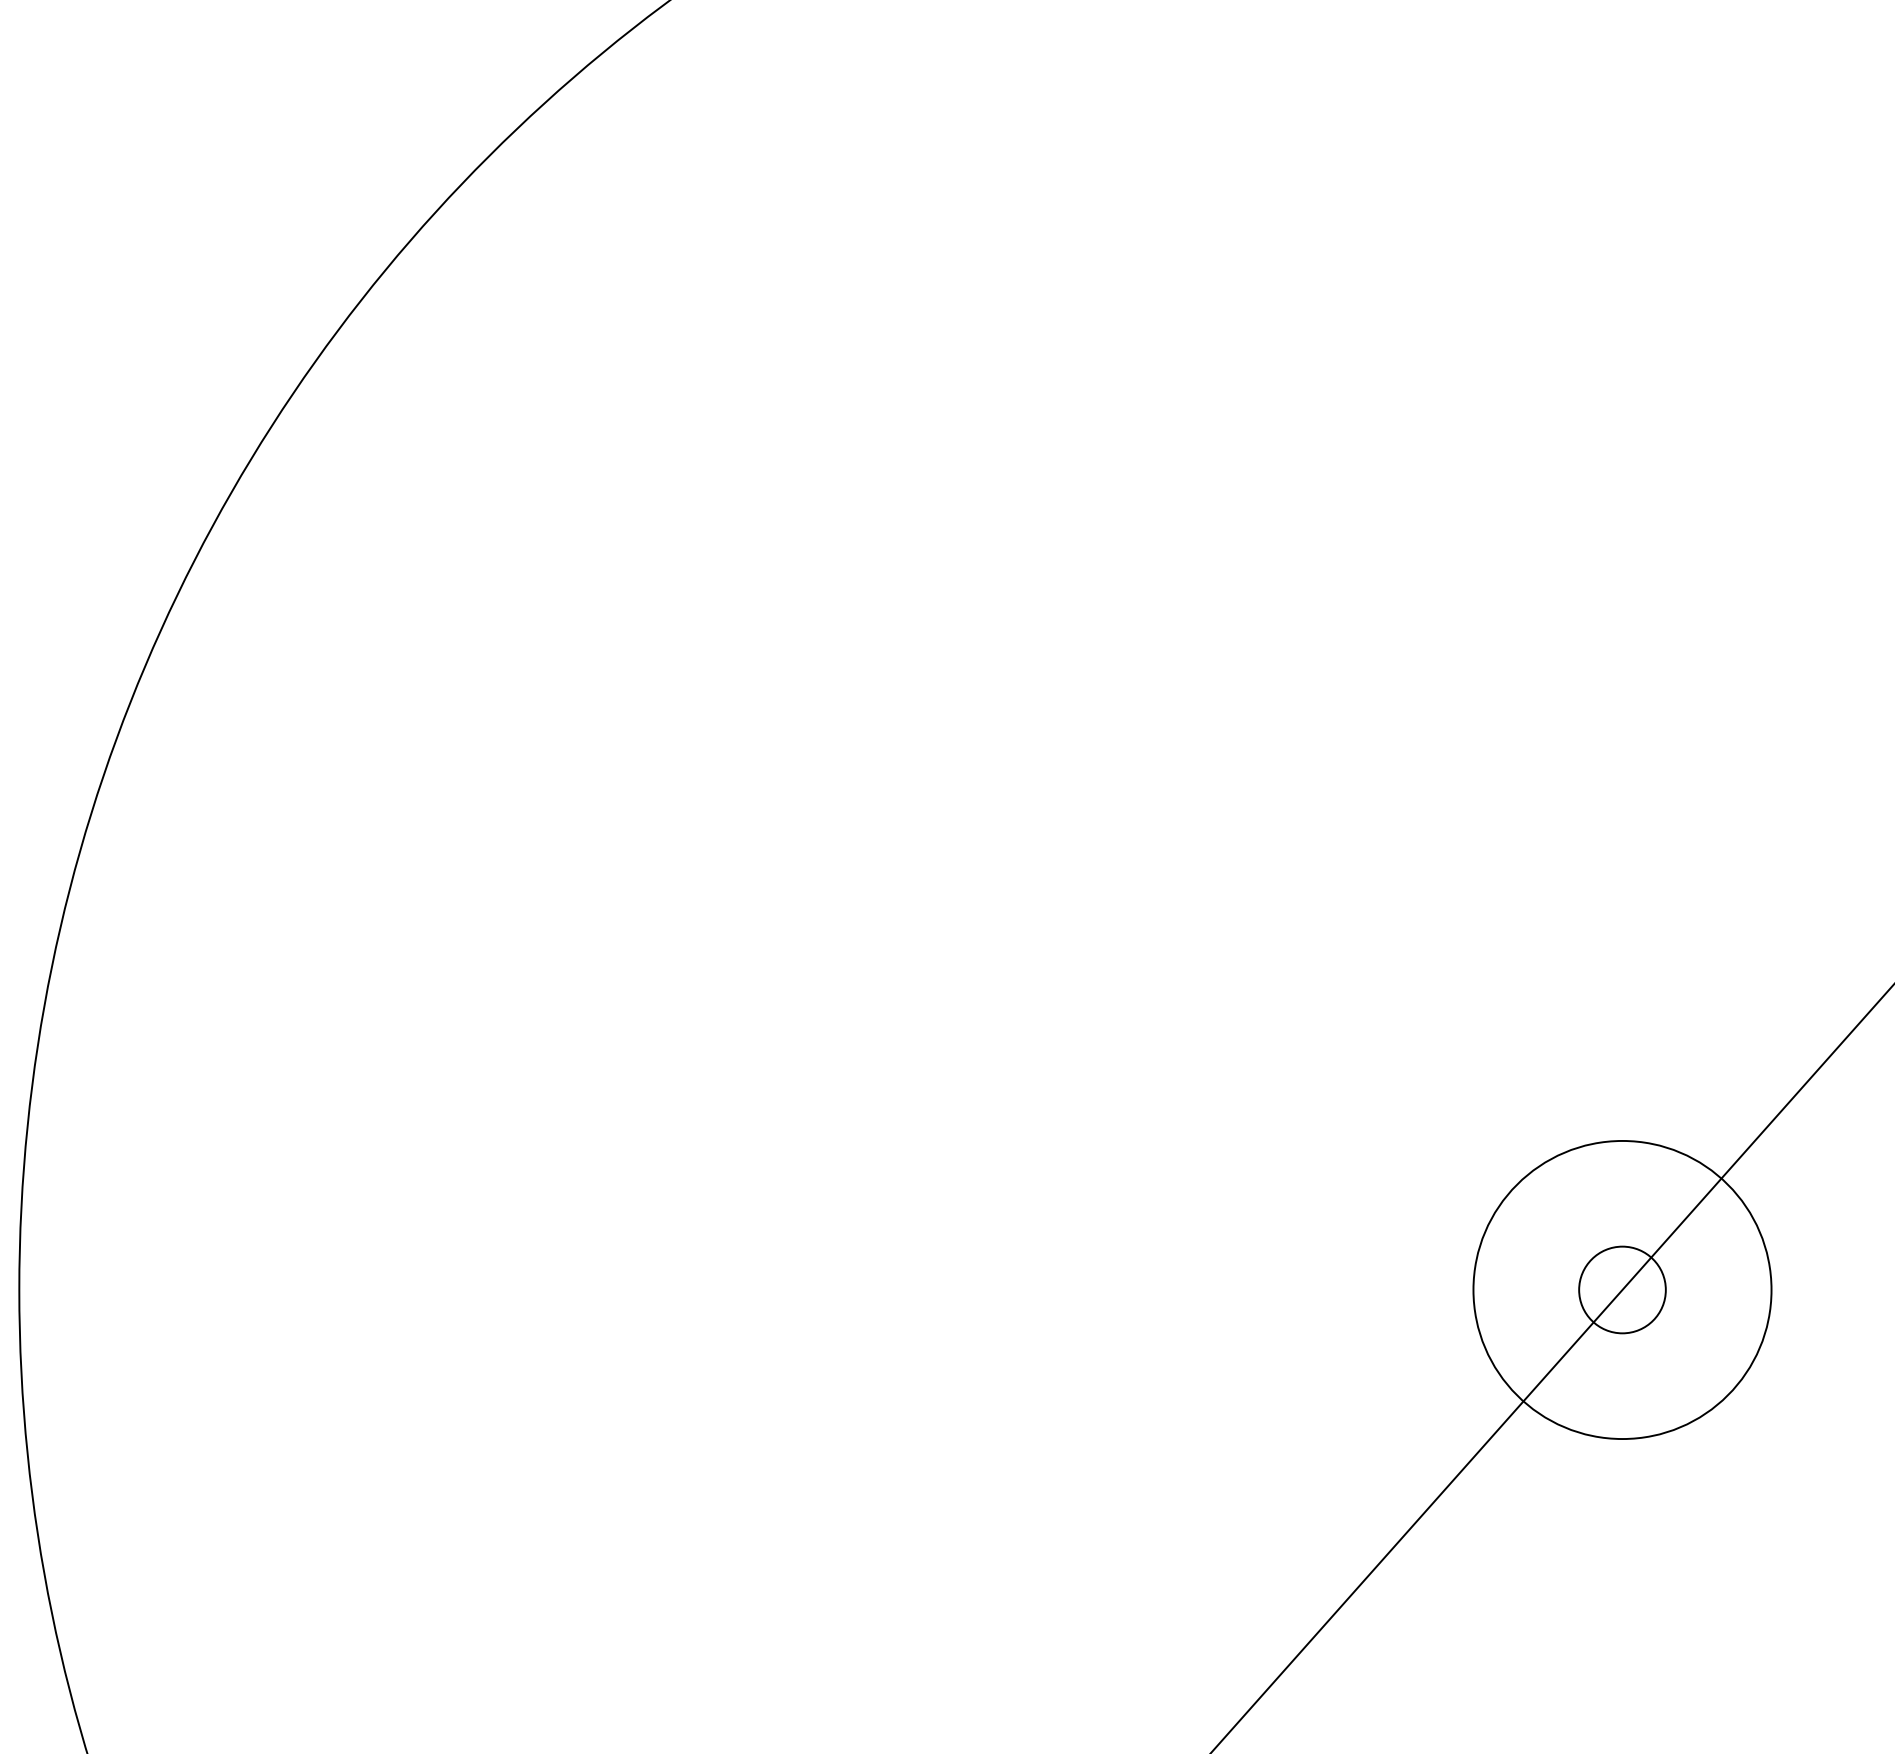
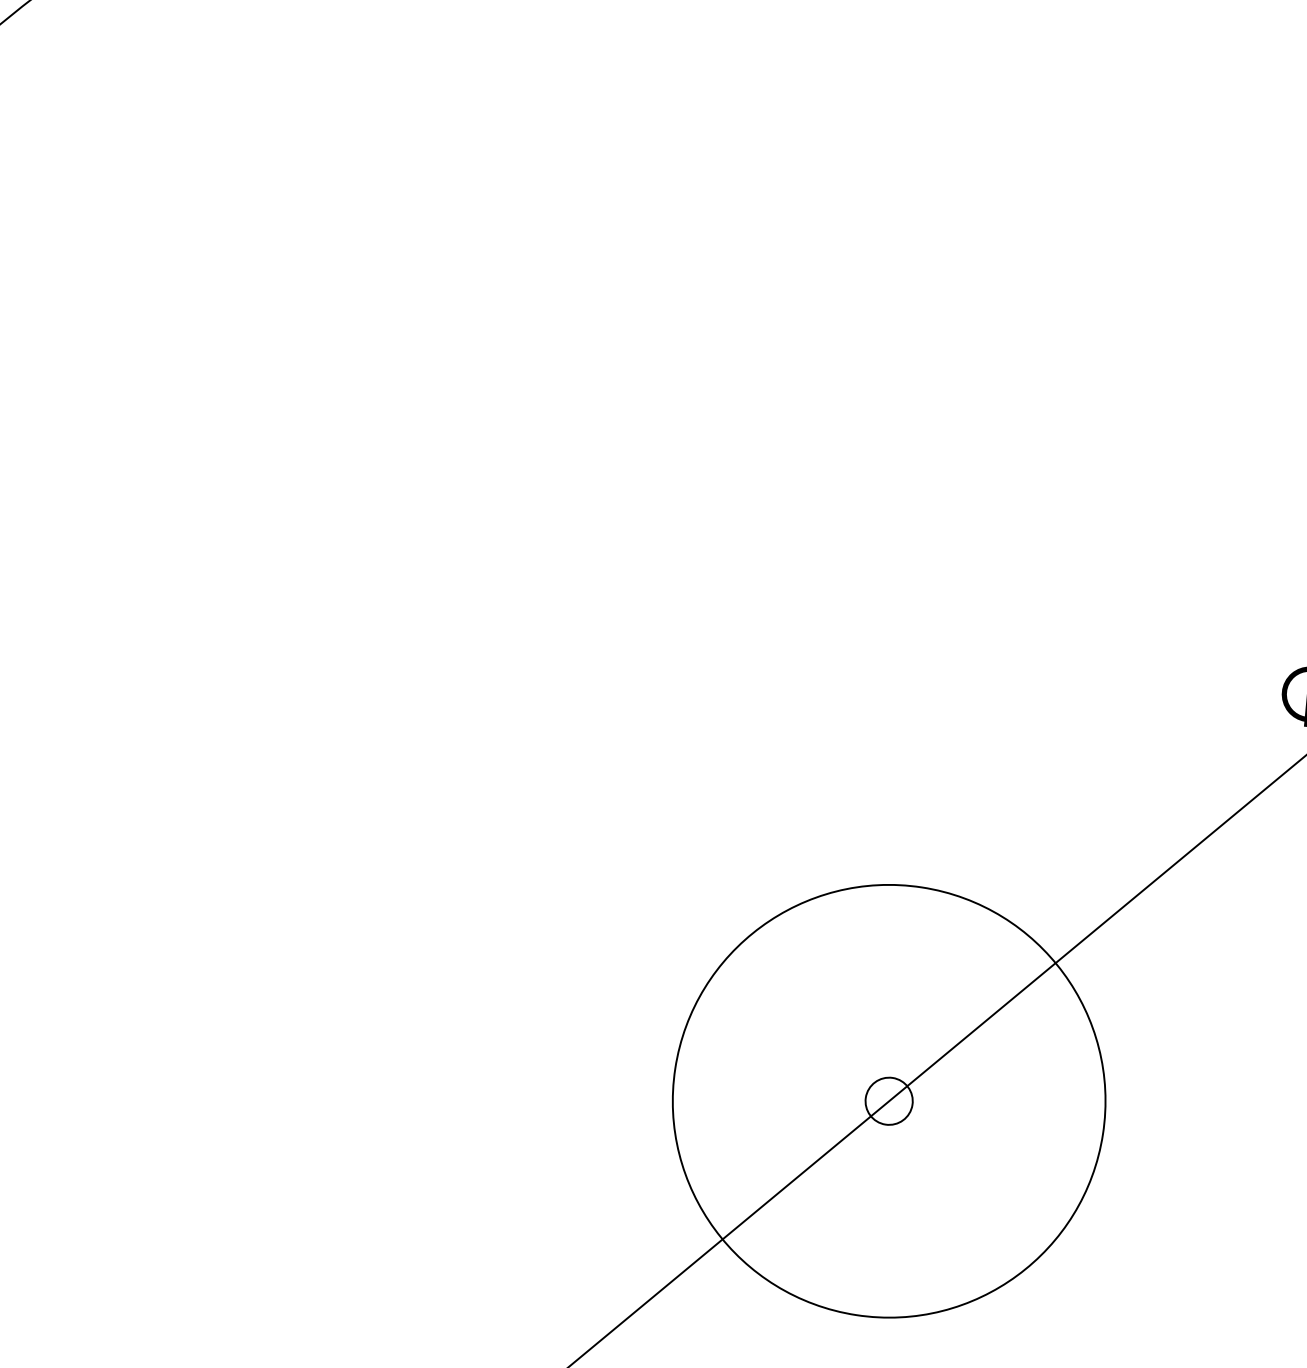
circle: (1622, 1289) -> (889, 1100), size x0.62
circle: (1622, 1289) -> (889, 1100), size x1.67

